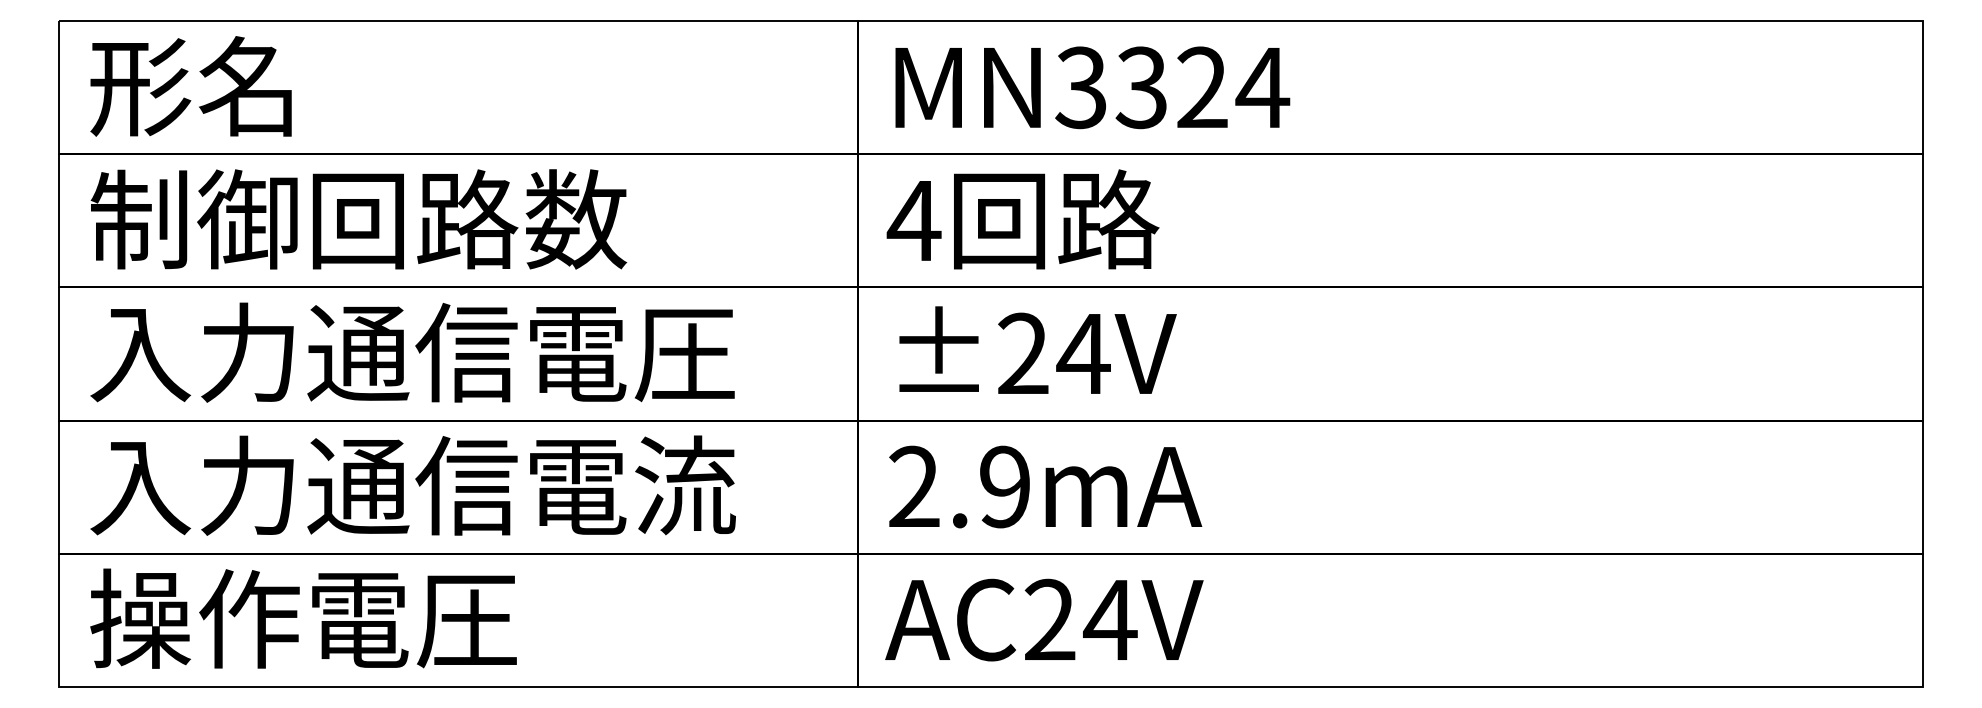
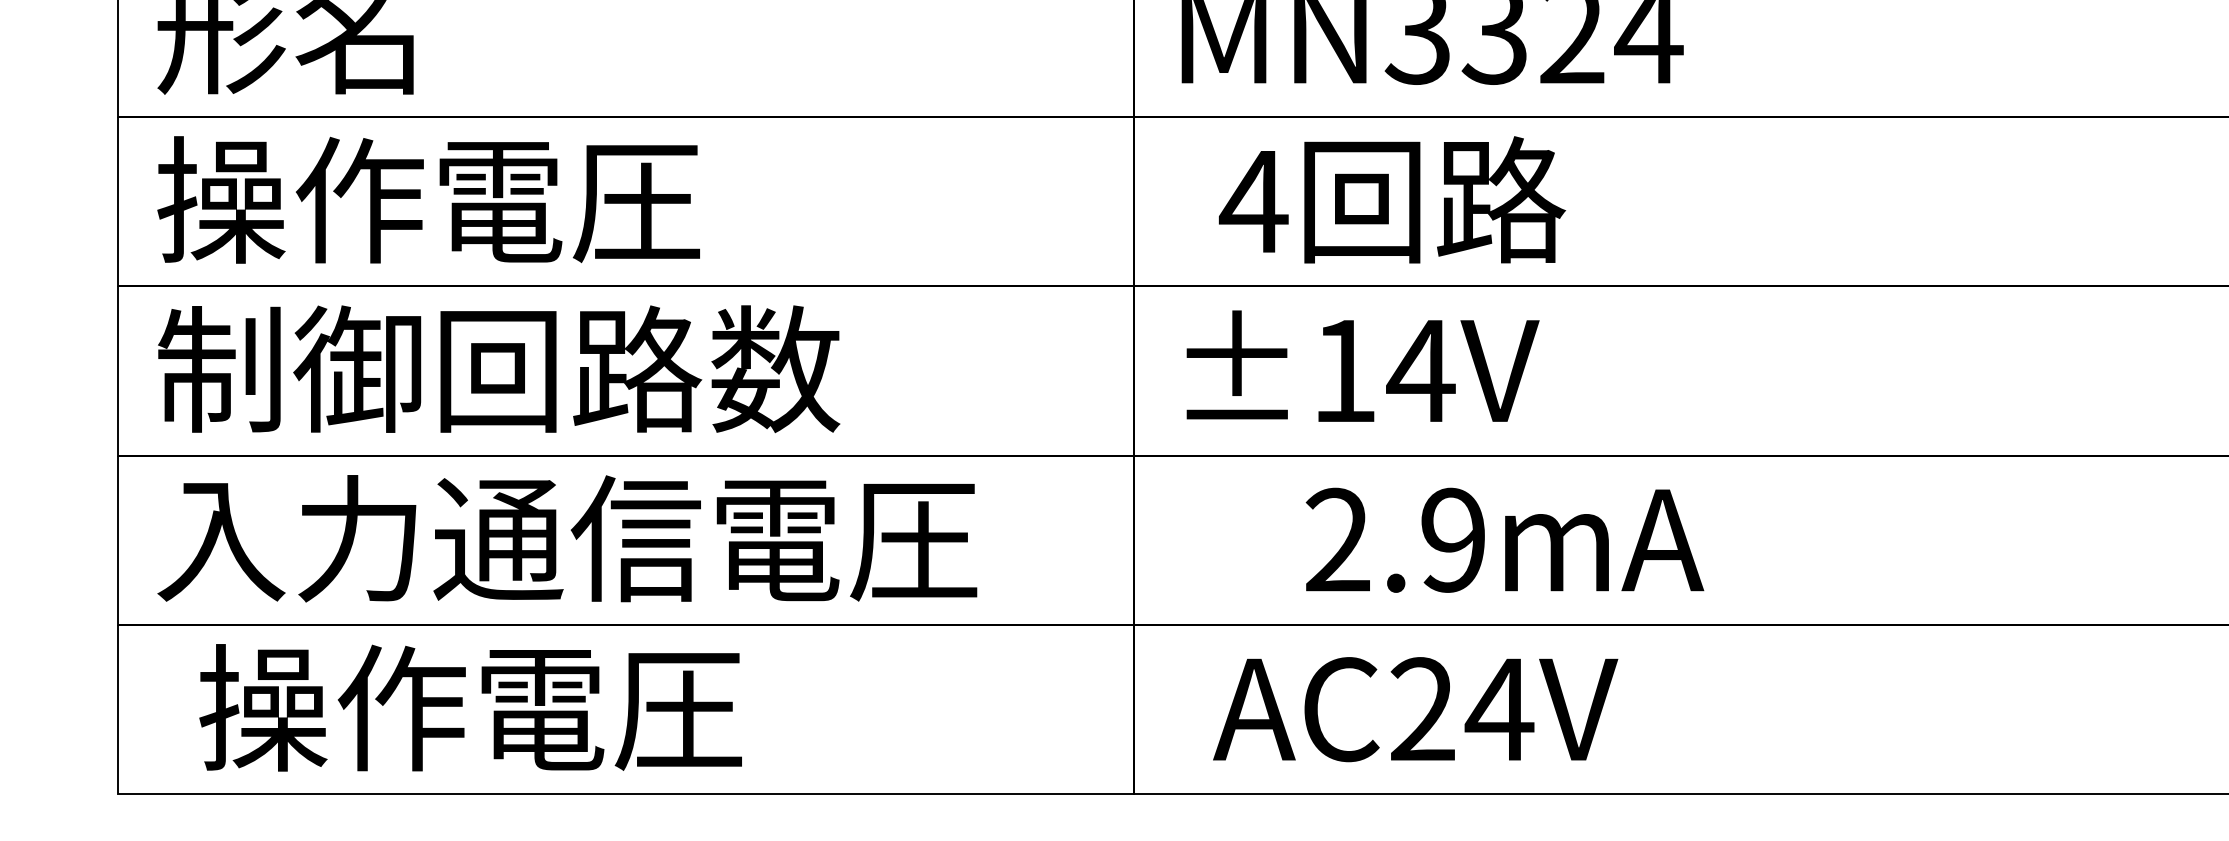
text: (358, 219) -> (498, 199), 制御回路数 -> 操作電圧
text: (1022, 219) -> (1391, 199), moved
text: (412, 352) -> (567, 369), 入力通信電圧 -> 制御回路数
text: (1023, 352) -> (1344, 369), ±24V -> ±14V
text: (684, 485) -> (913, 538), 入力通信電流 -> 入力通信電圧
text: (1045, 486) -> (1504, 539), moved
text: (303, 618) -> (470, 707), moved
text: (1044, 619) -> (1415, 708), moved

